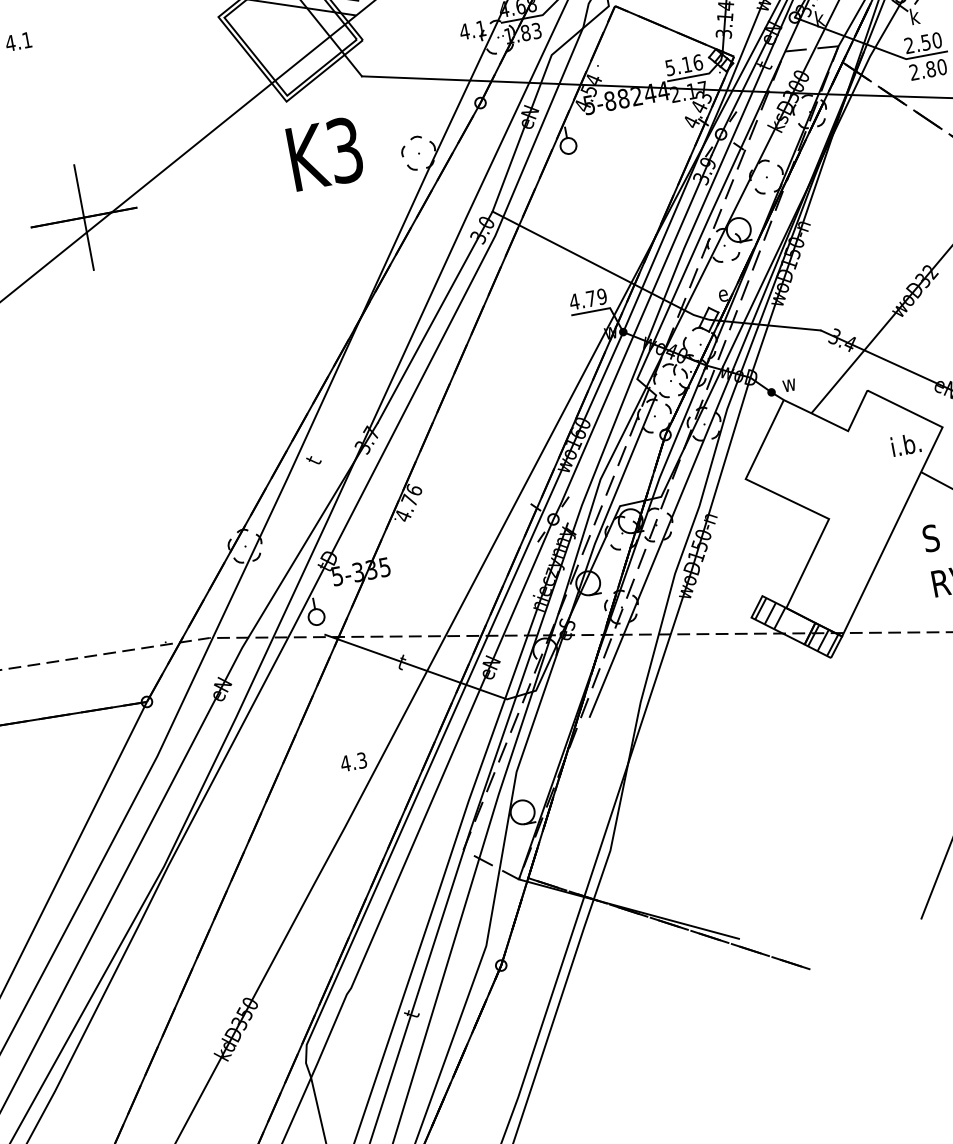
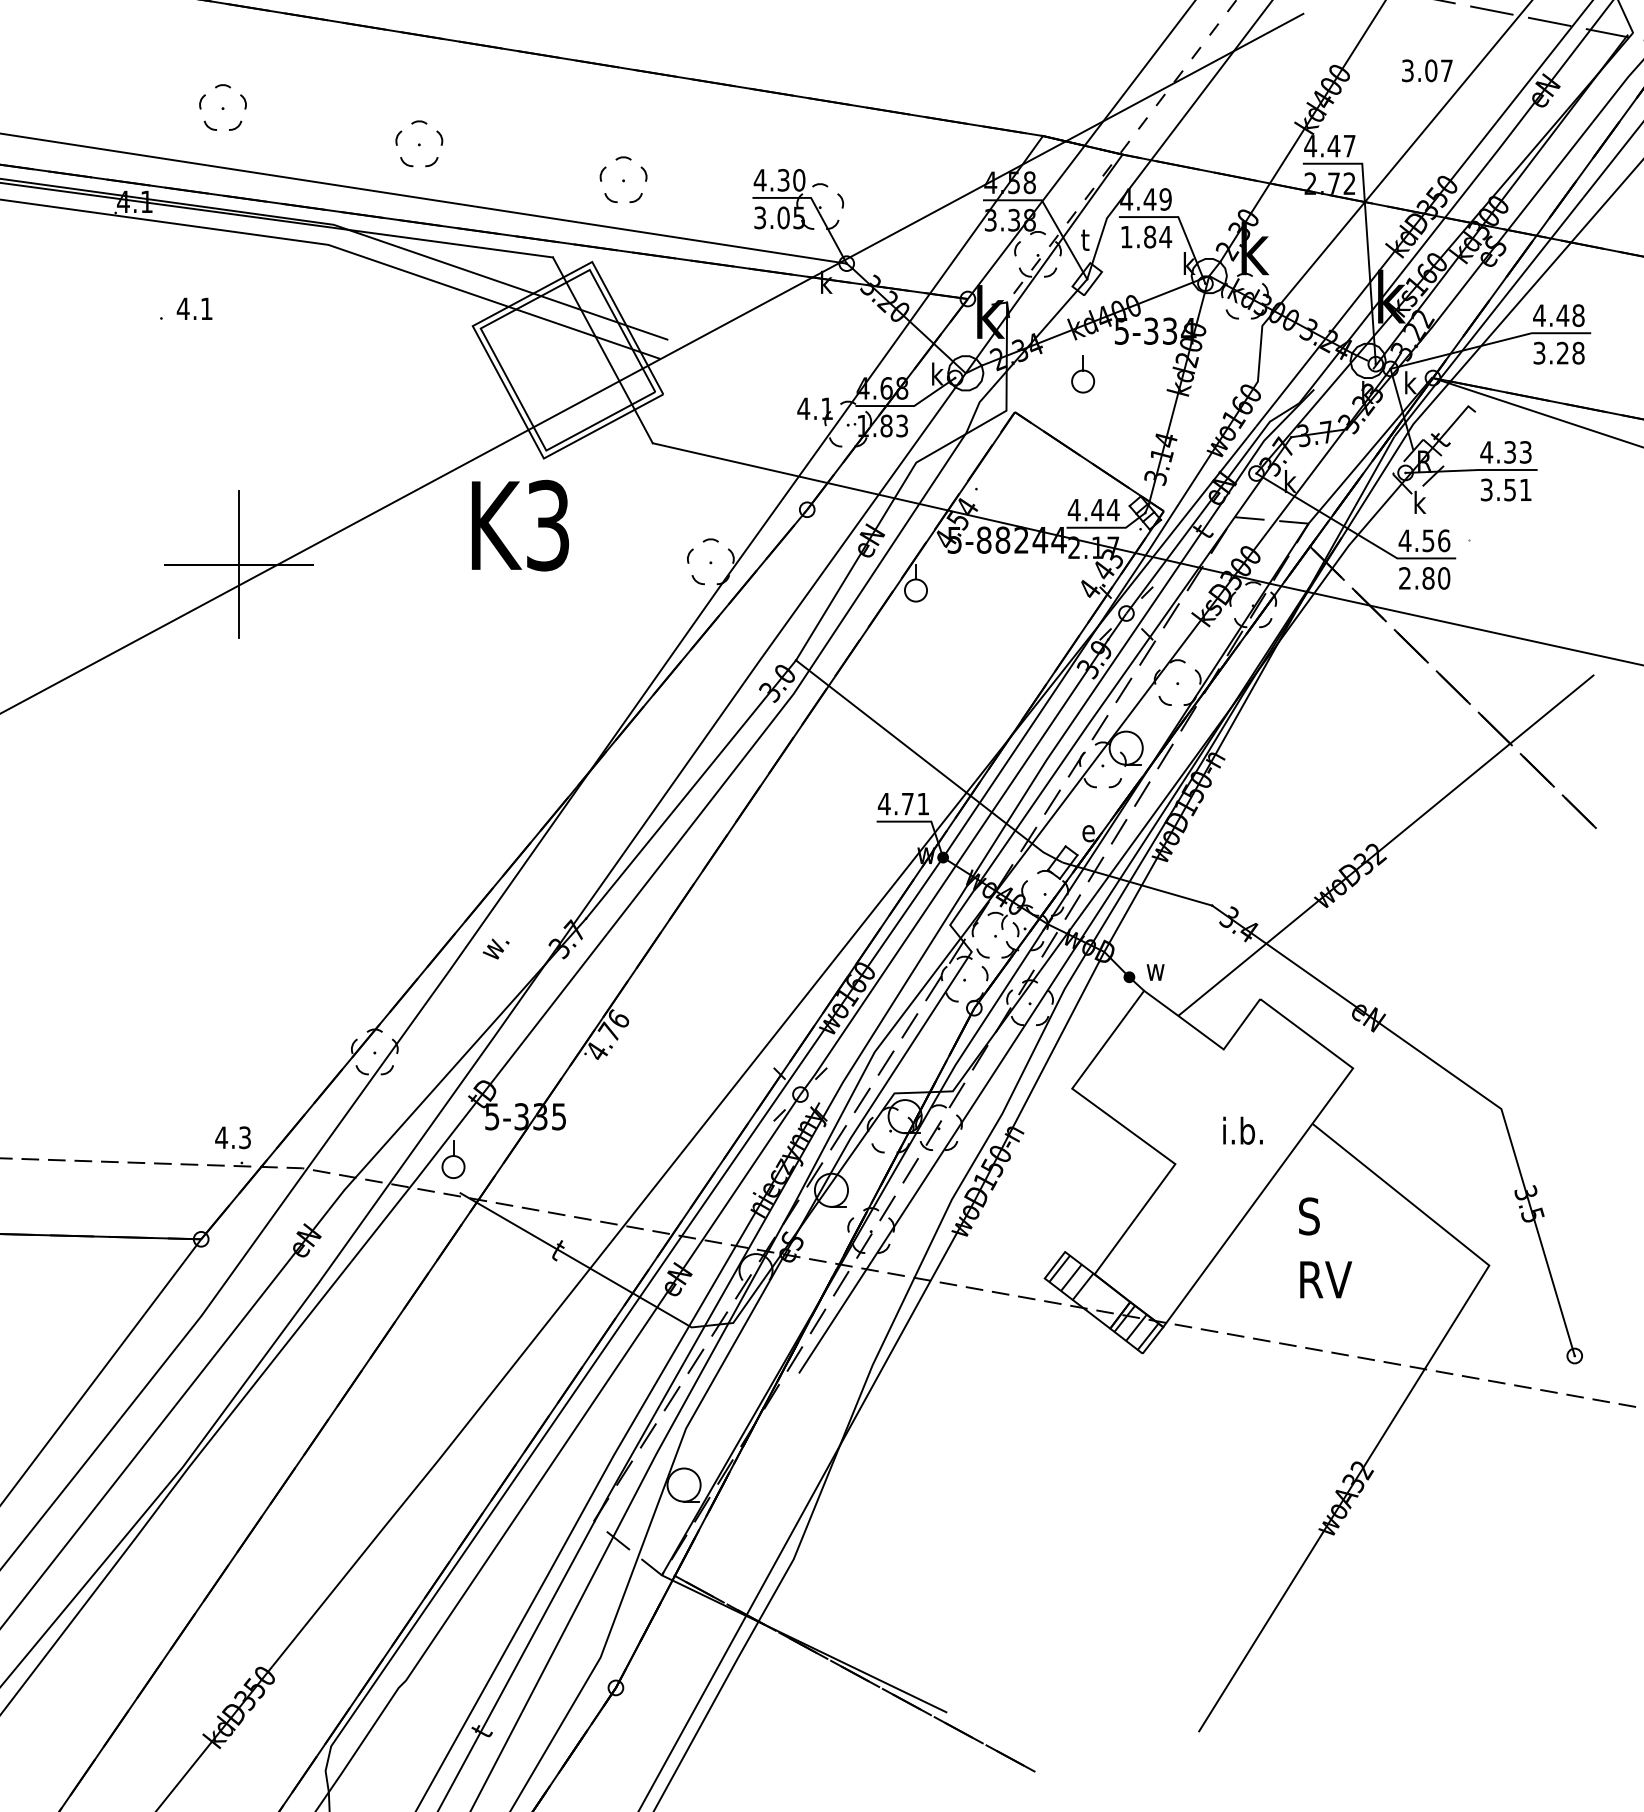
text: (923, 42) -> (1424, 540), 2.50 -> 4.56
text: (683, 64) -> (1093, 509), 5.16 -> 4.44
text: (325, 153) -> (520, 525), moved
text: (602, 296) -> (923, 803), 4.79 -> 4.71
text: (905, 444) -> (1242, 1130), moved
text: (316, 456) -> (494, 948), t -> w.
text: (353, 762) -> (232, 1137), moved

